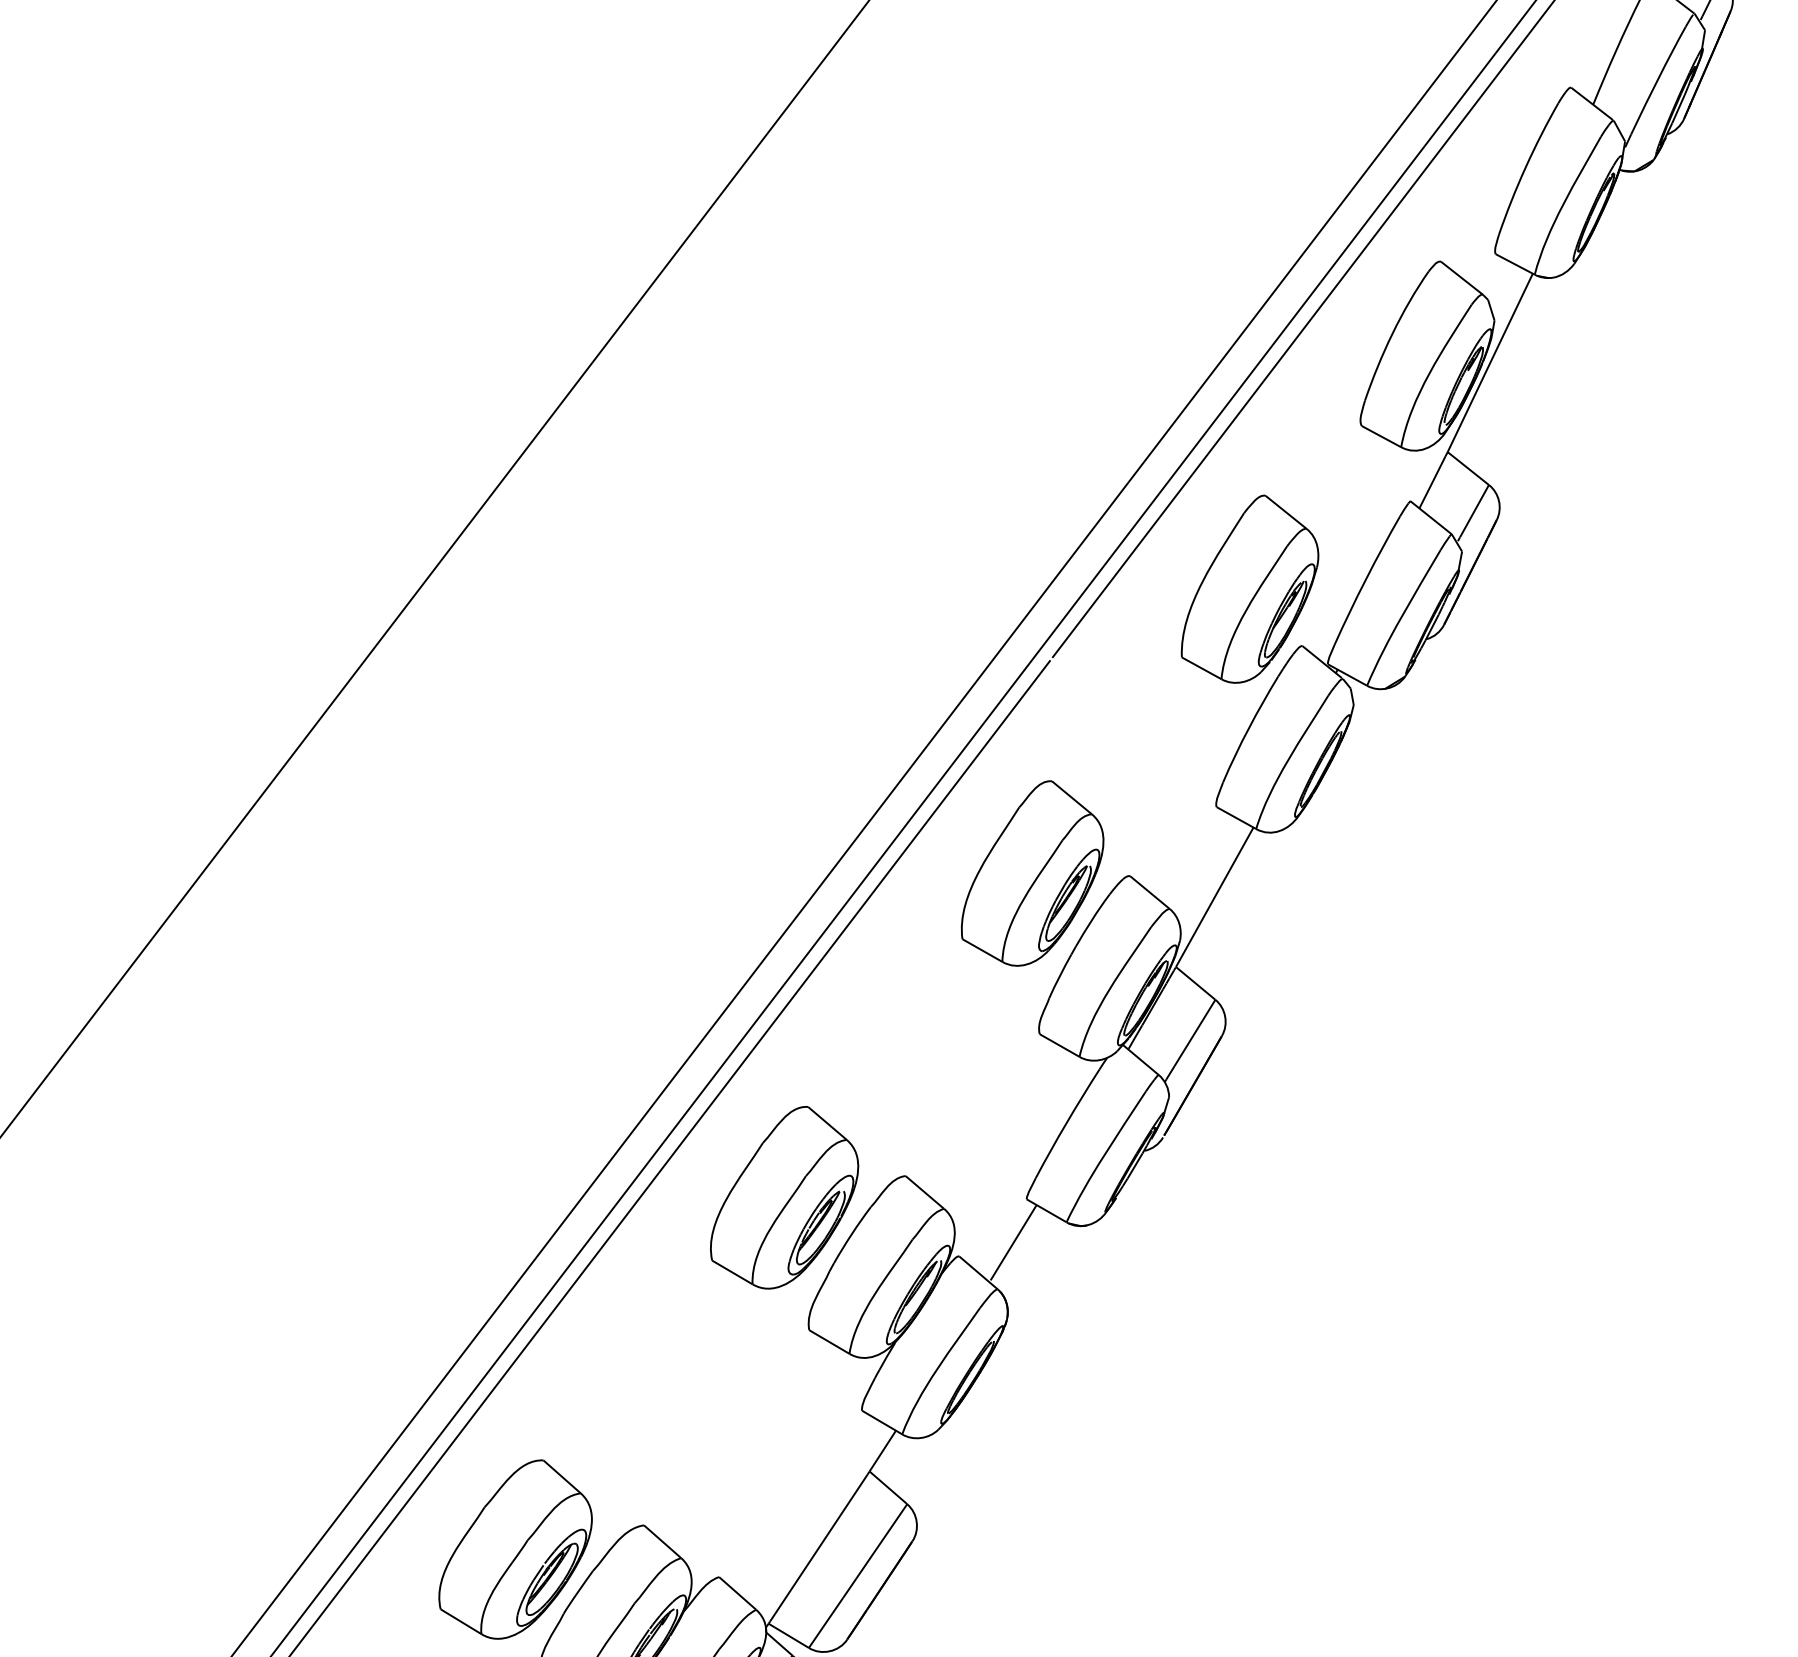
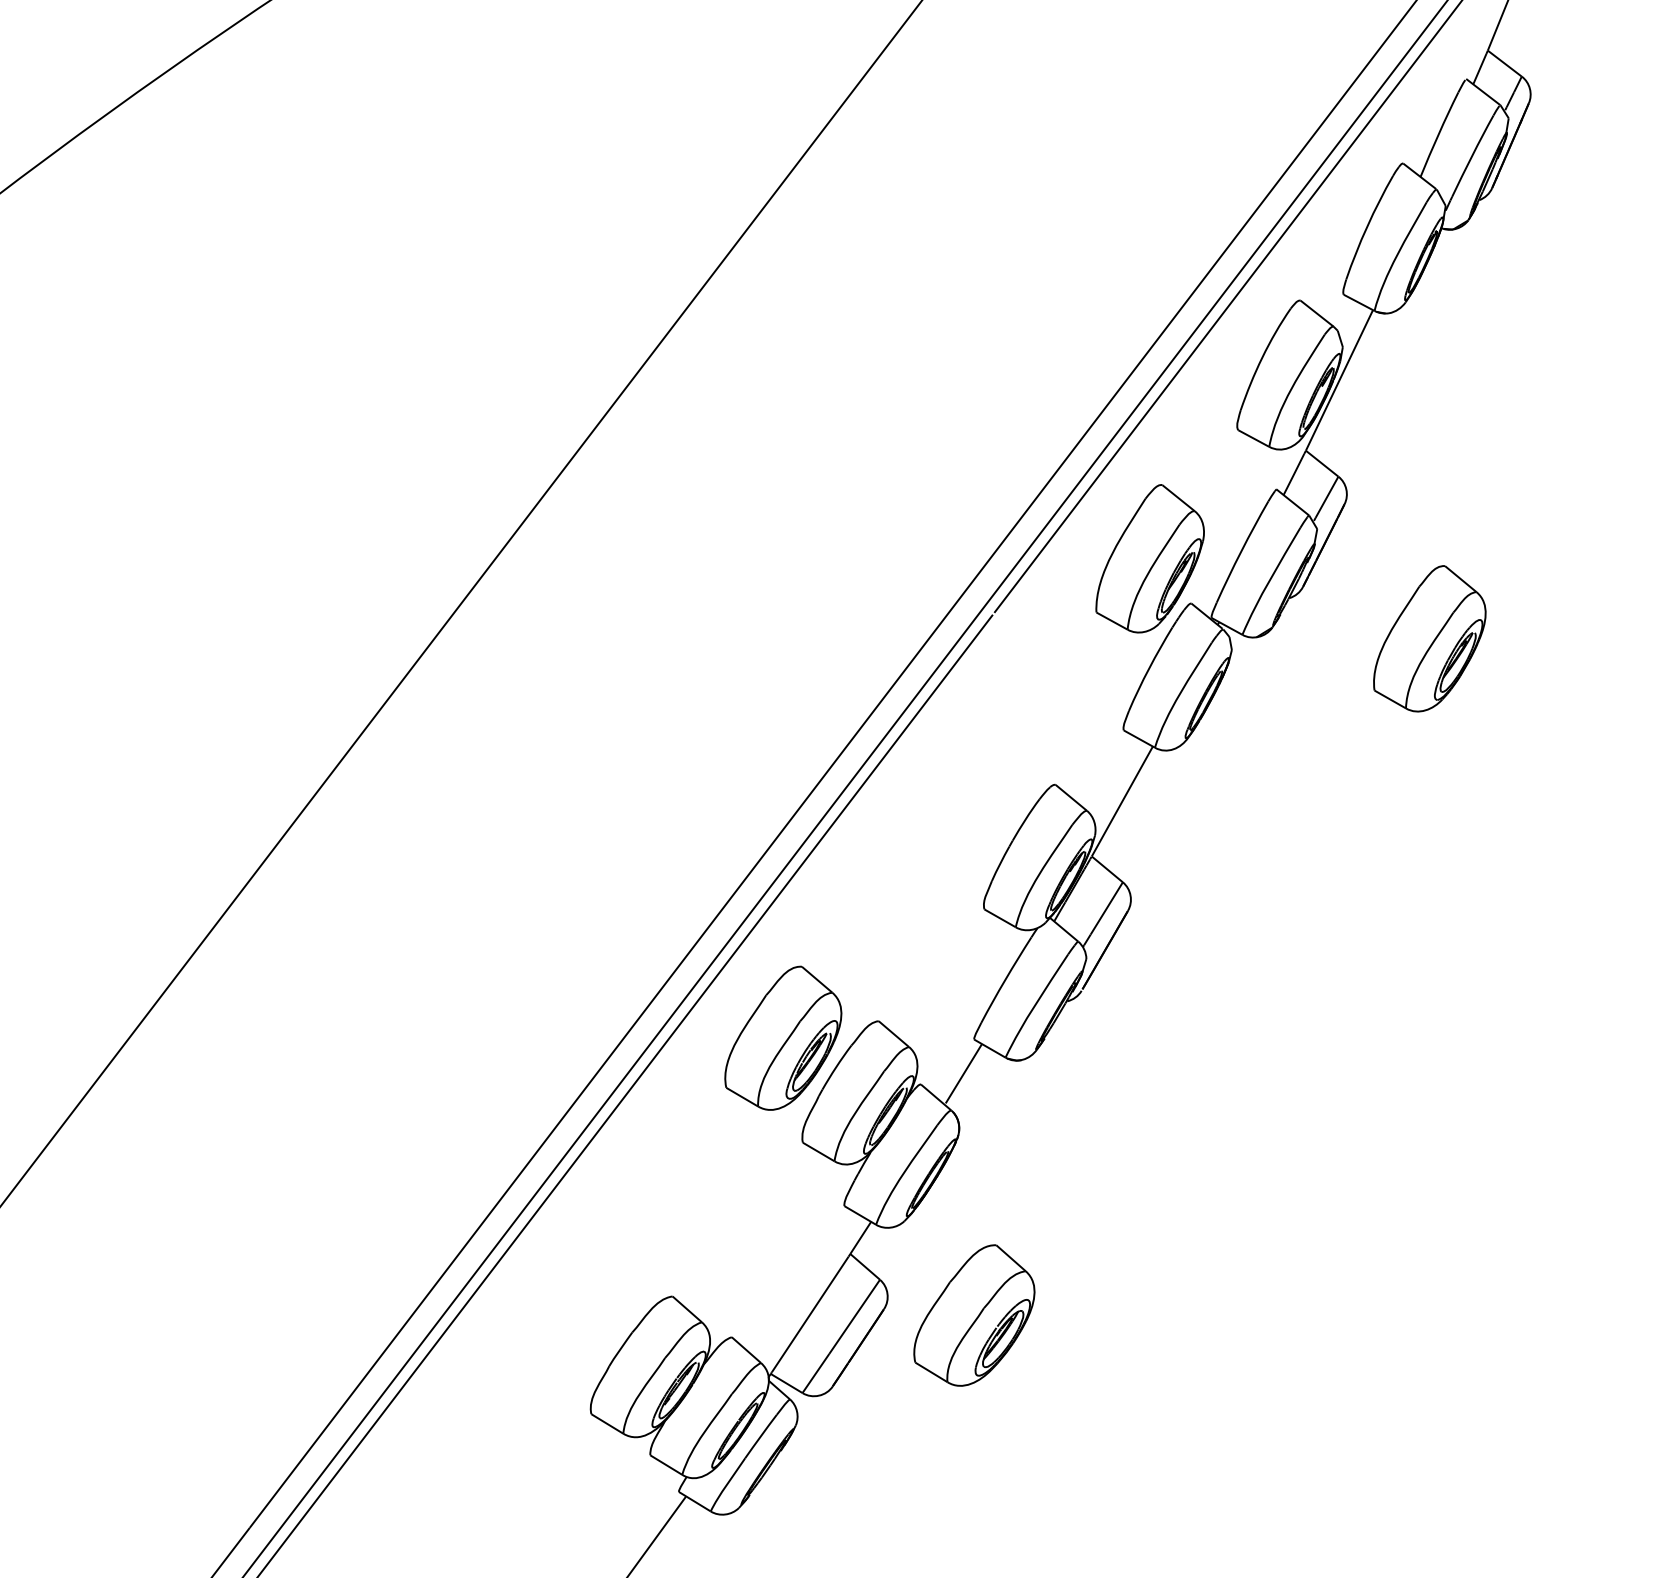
part: (1032, 873) -> (1429, 638), moved
part: (515, 1549) -> (974, 1315), moved

